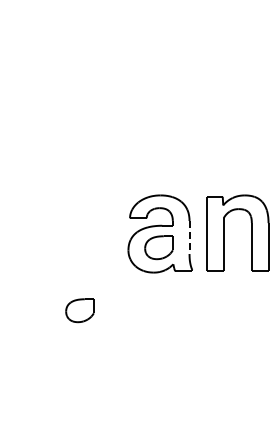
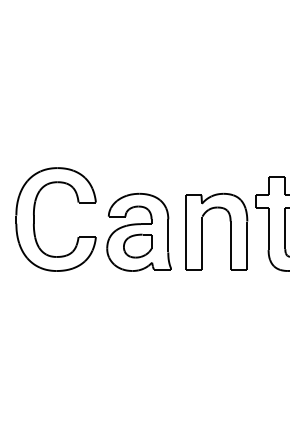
part: (55, 221) -> (34, 219), added
line: (189, 237) -> (168, 235), dashed -> solid
part: (79, 310) -> (58, 308), removed

